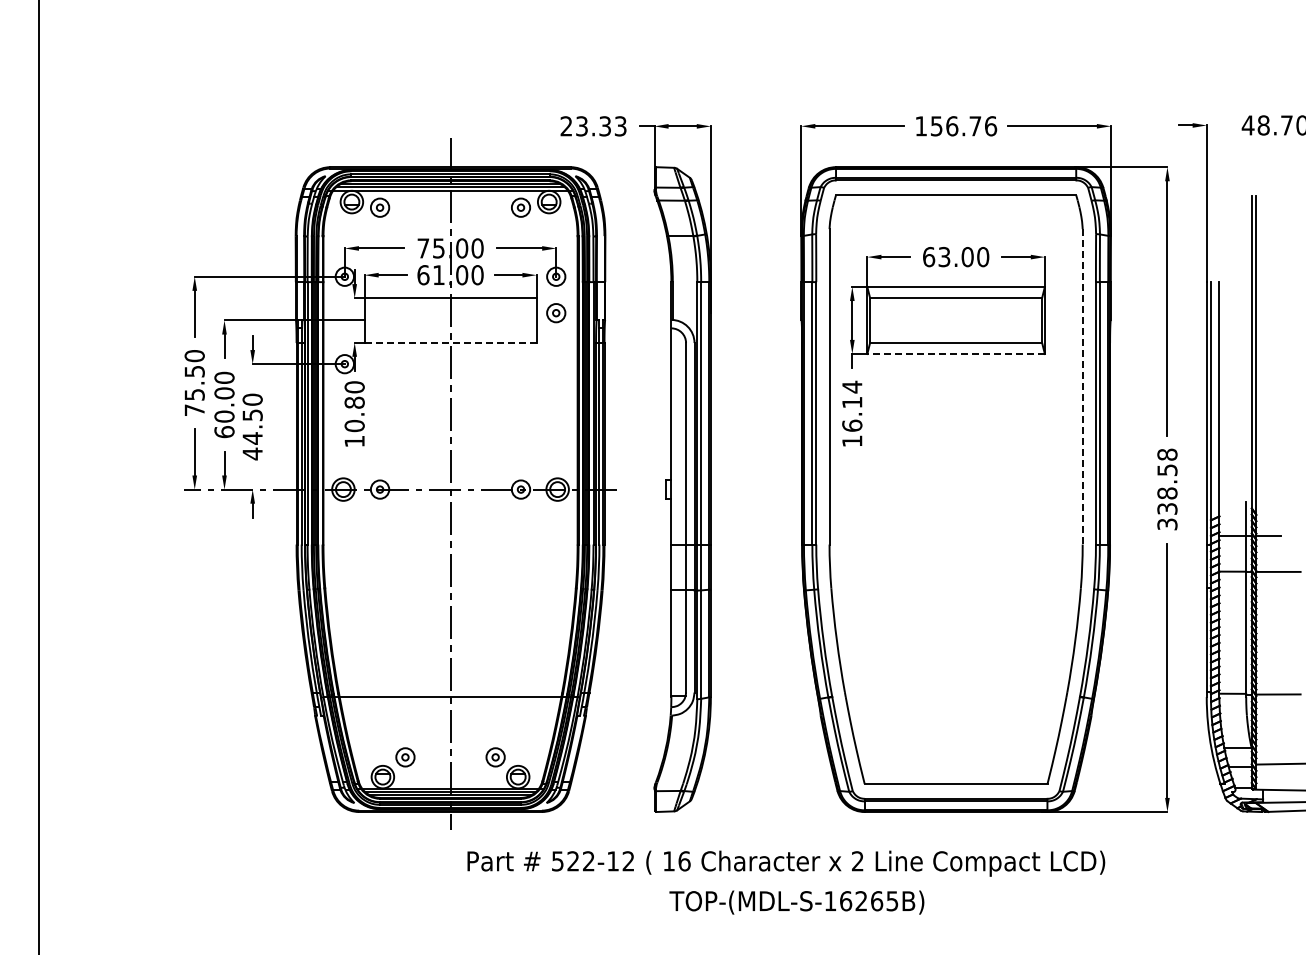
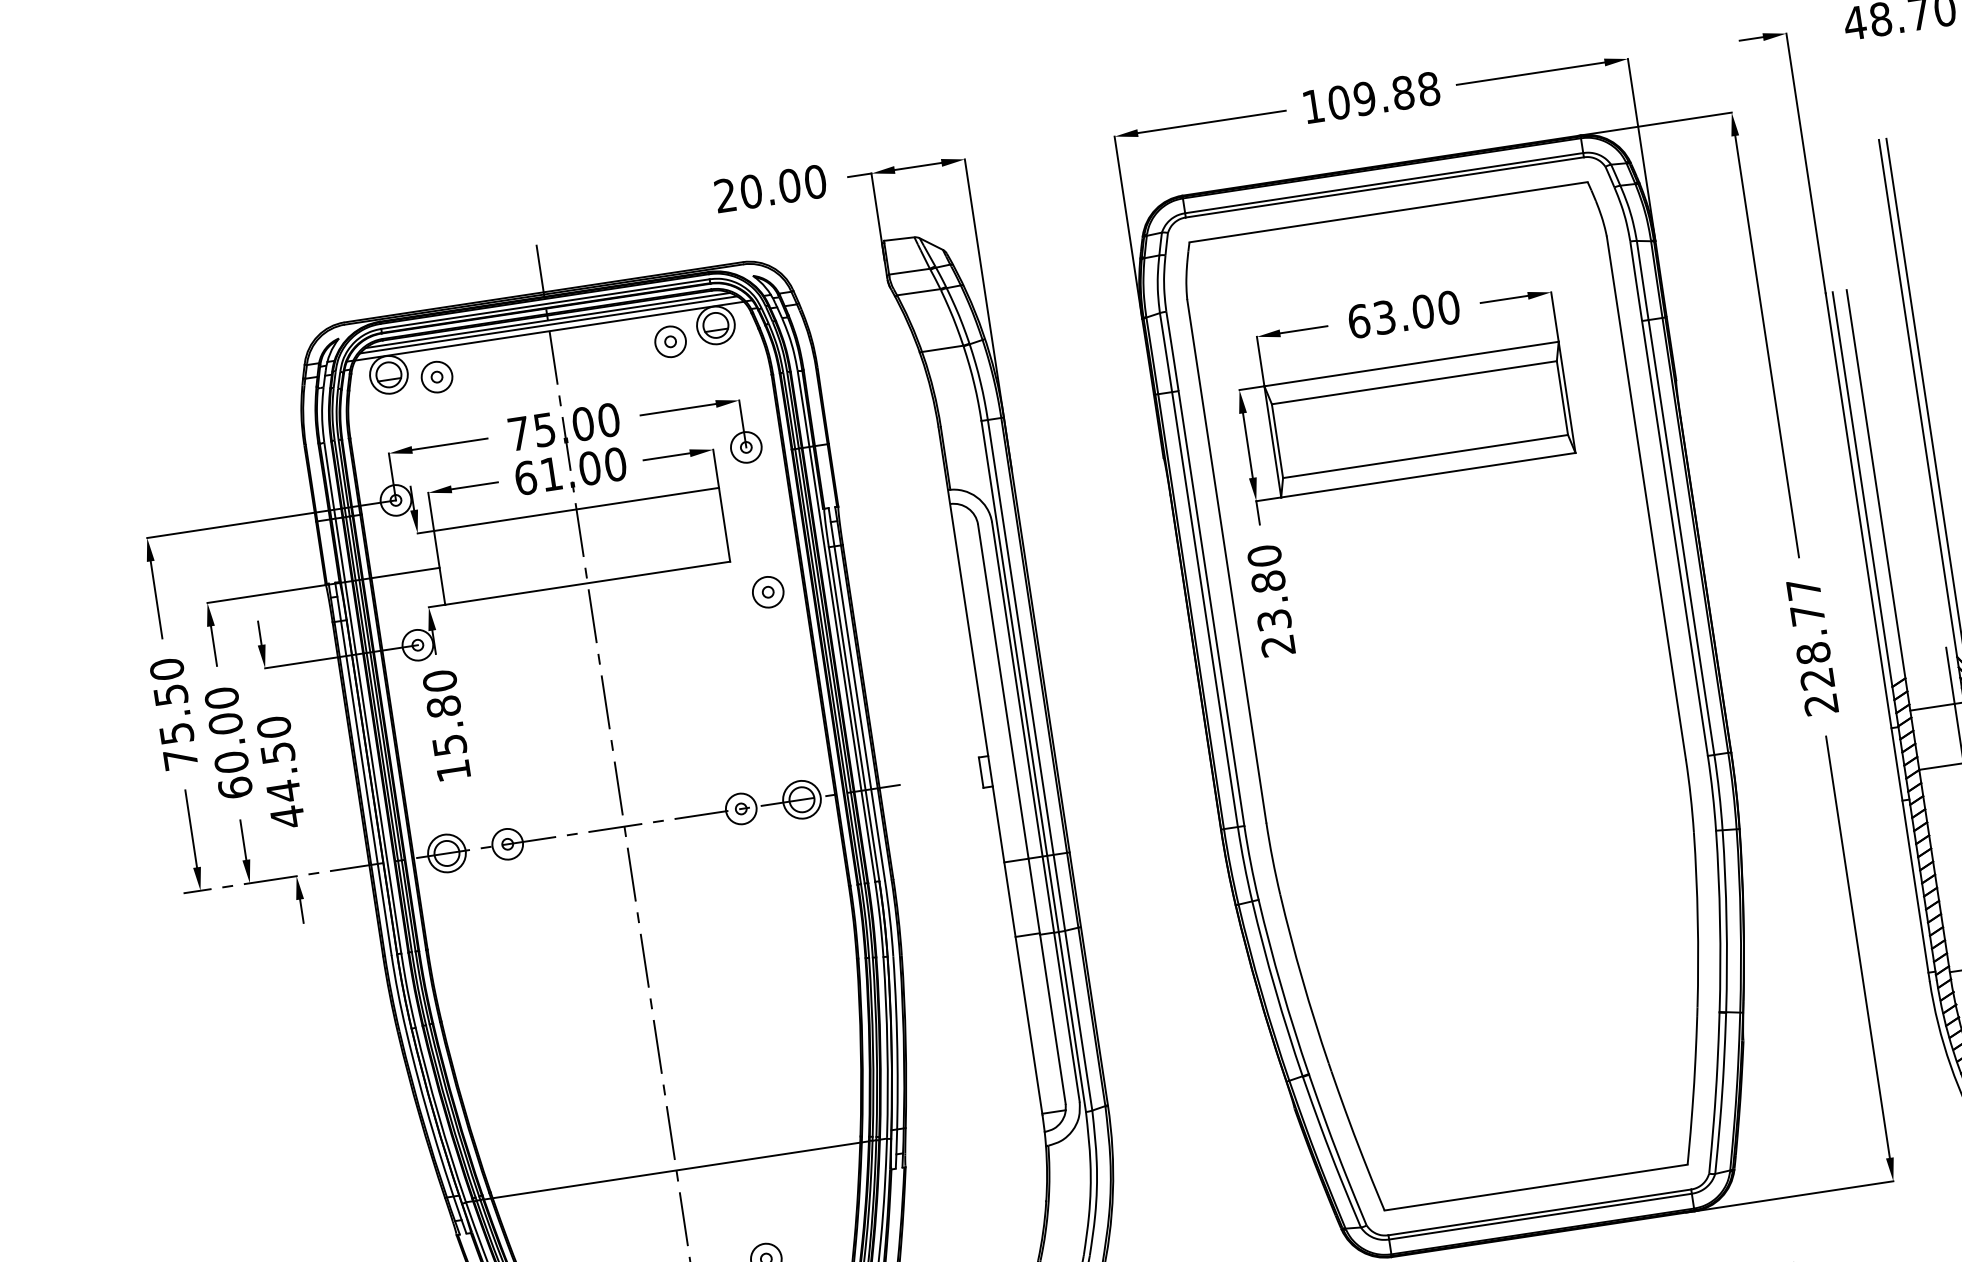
text: (601, 126) -> (783, 187), 23.33 -> 20.00
text: (963, 126) -> (1383, 96), 156.76 -> 109.88
part: (556, 313) -> (768, 592), moved
line: (450, 342) -> (587, 582), dashed -> solid
line: (956, 354) -> (1429, 475), dashed -> solid
line: (1082, 386) -> (1645, 497), dashed -> solid
text: (852, 413) -> (1271, 599), 16.14 -> 23.80
text: (354, 426) -> (449, 746), 10.80 -> 15.80
text: (1167, 489) -> (1812, 646), 338.58 -> 228.77

